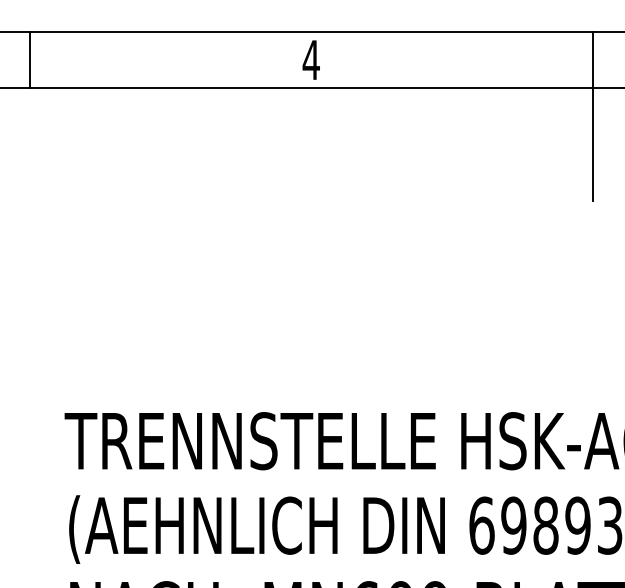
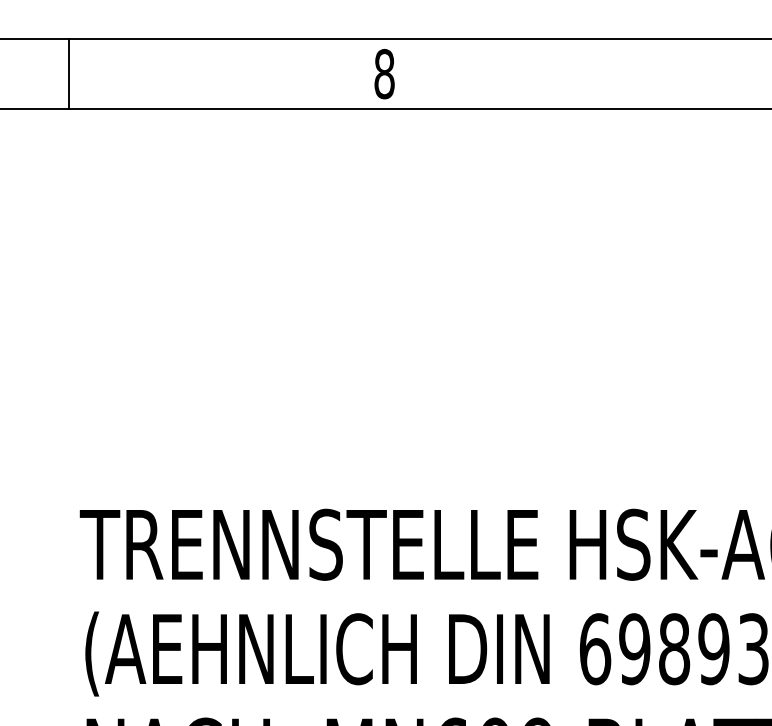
line: (29, 59) -> (68, 73), moved
text: (310, 59) -> (383, 73), 4 -> 8
line: (593, 116) -> (733, 143), removed

